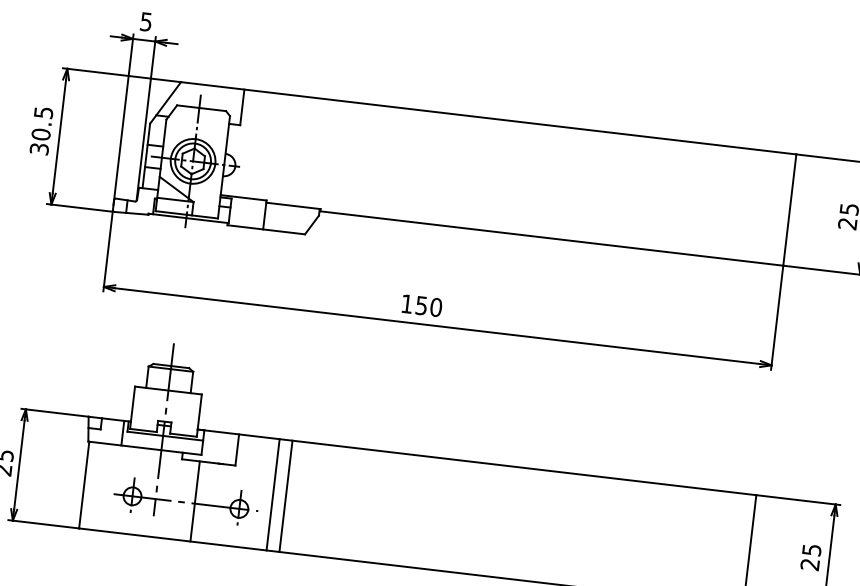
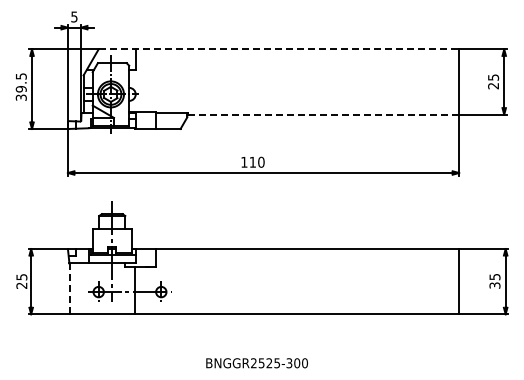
line: (489, 118) -> (279, 49), solid -> dashed
text: (41, 135) -> (21, 89), 30.5 -> 39.5
line: (551, 238) -> (323, 114), solid -> dashed
text: (421, 304) -> (252, 161), 150 -> 110
line: (84, 486) -> (70, 289), solid -> dashed
line: (272, 494) -> (179, 281), removed
line: (286, 496) -> (187, 281), removed
text: (811, 564) -> (495, 285), 25 -> 35

